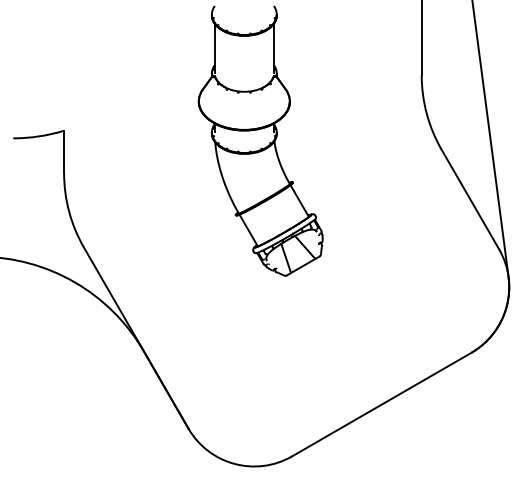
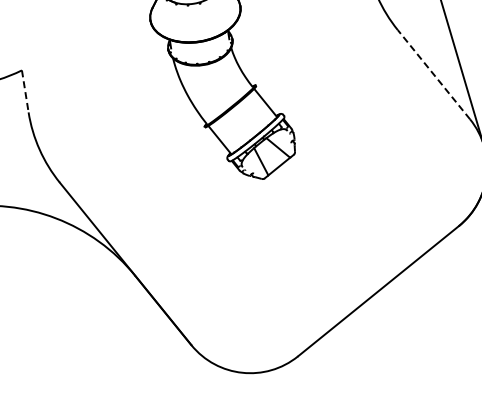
line: (64, 152) -> (25, 91), solid -> dashed
line: (470, 199) -> (434, 74), solid -> dashed

